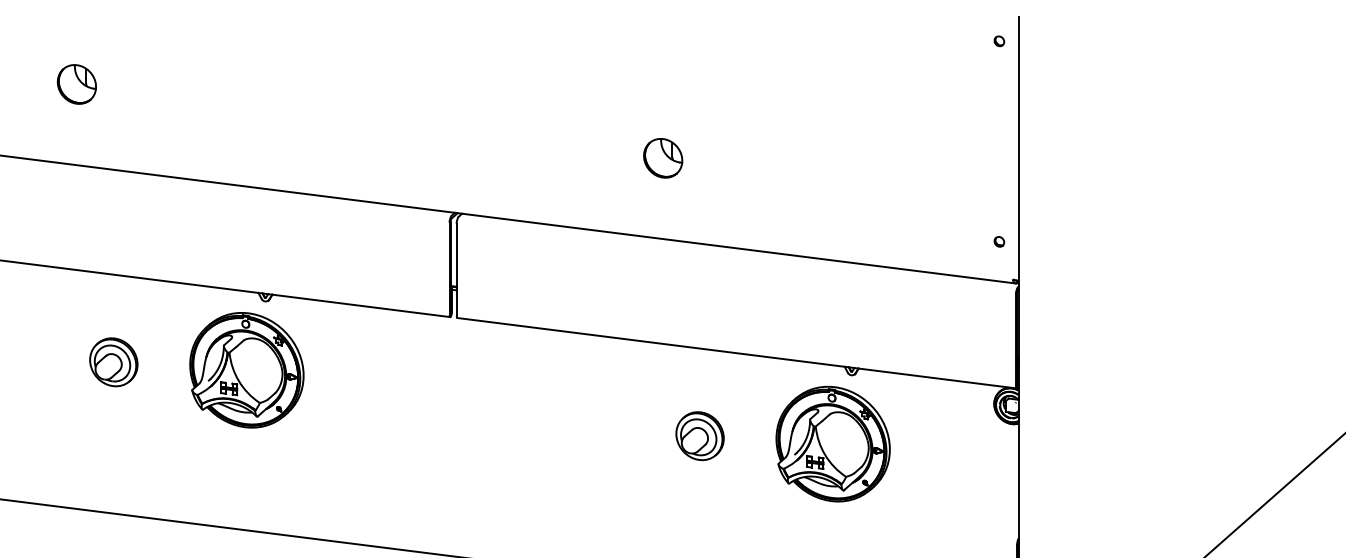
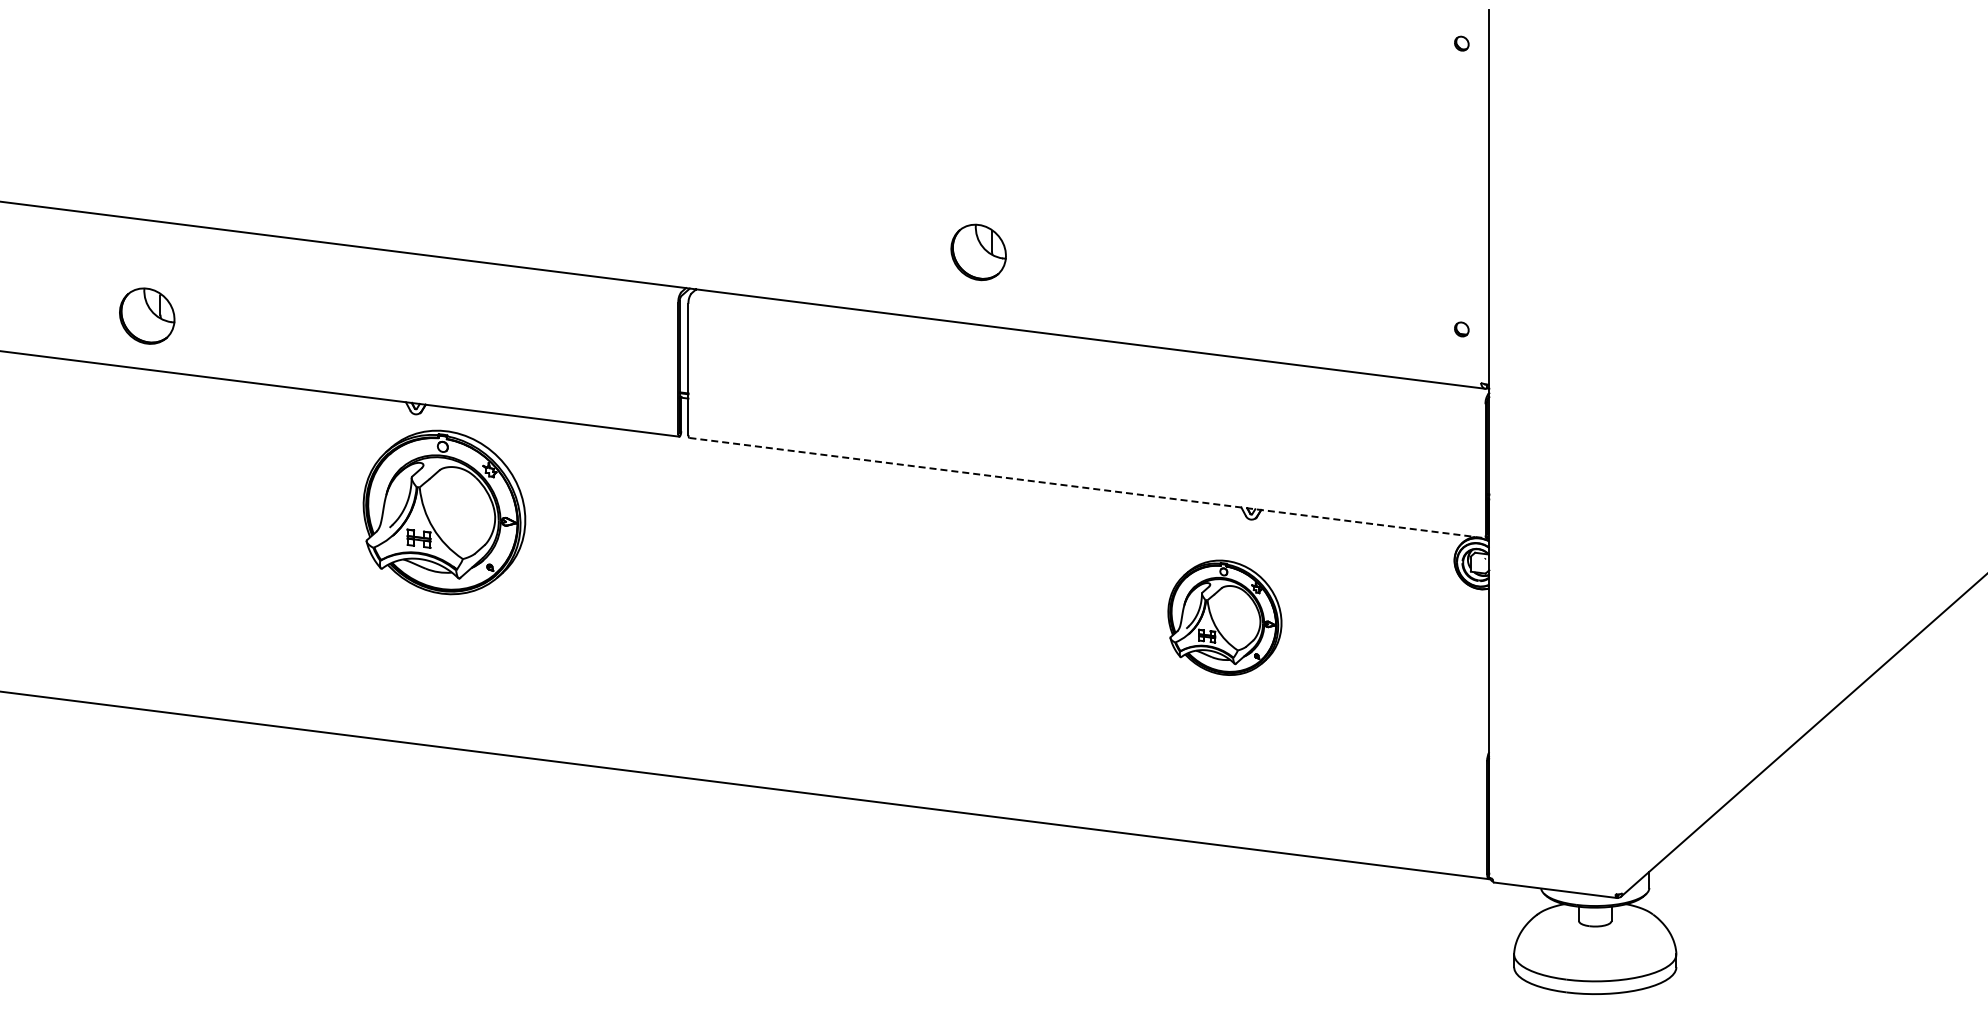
part: (77, 84) -> (147, 315), moved
part: (663, 158) -> (978, 252), moved
line: (736, 353) -> (1087, 488), solid -> dashed
part: (113, 362) -> (199, 501), removed
part: (246, 370) -> (444, 512), moved
part: (699, 436) -> (1034, 606), removed
part: (832, 443) -> (1224, 617), size x0.7

